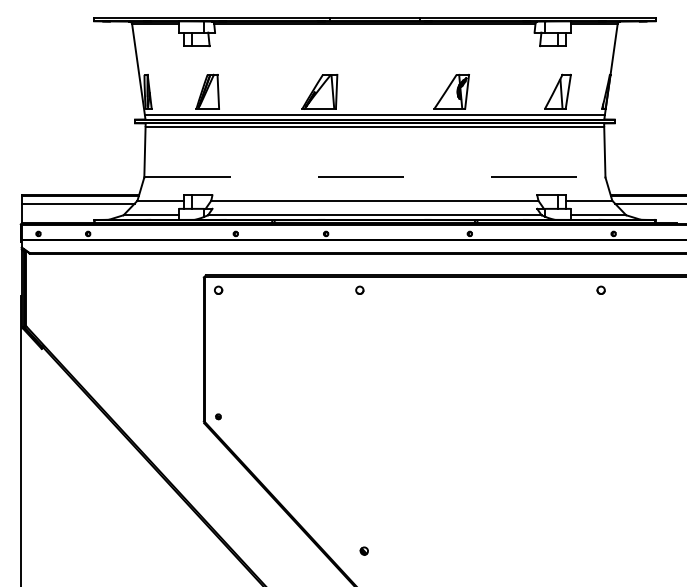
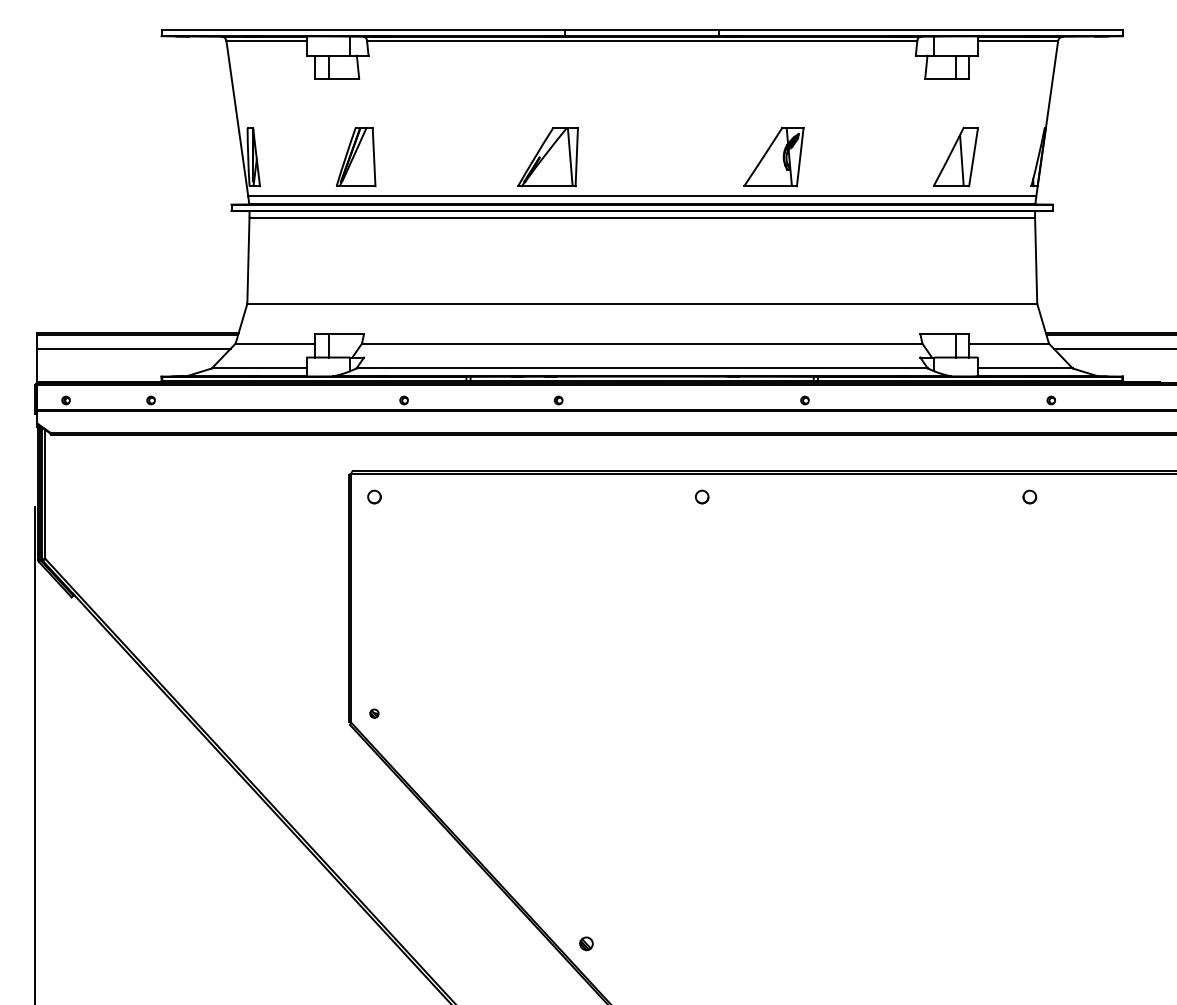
line: (374, 177) -> (641, 303), dashed -> solid
part: (359, 289) -> (701, 495), moved
part: (363, 550) -> (585, 942), moved

